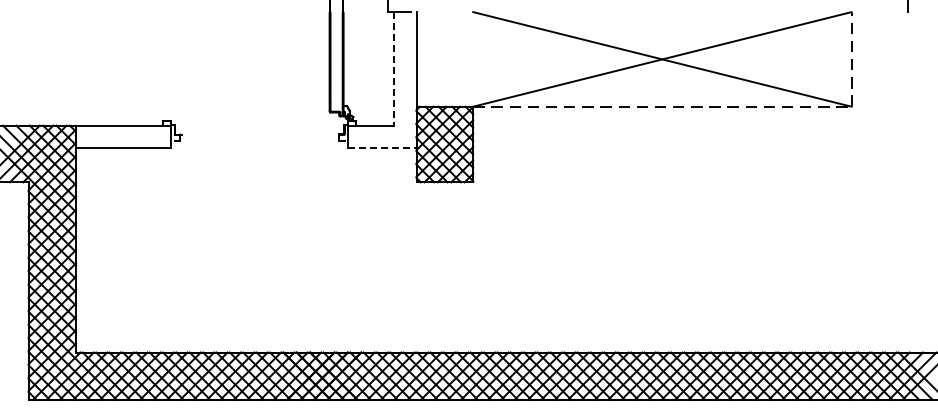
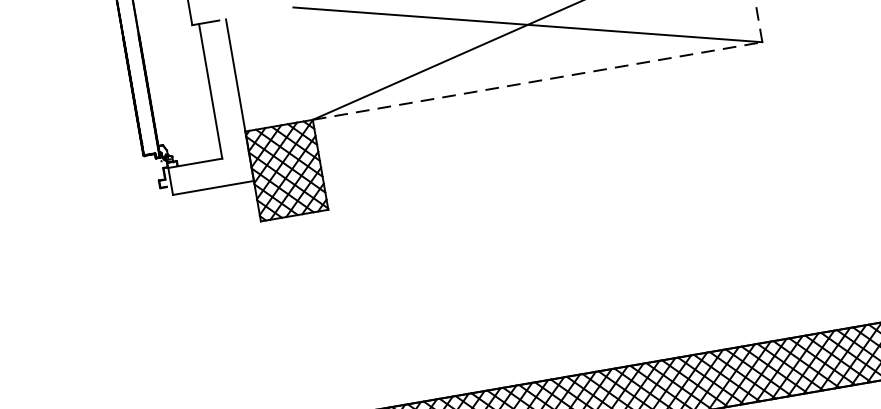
line: (393, 68) -> (210, 90), dashed -> solid
line: (382, 148) -> (213, 188), dashed -> solid

